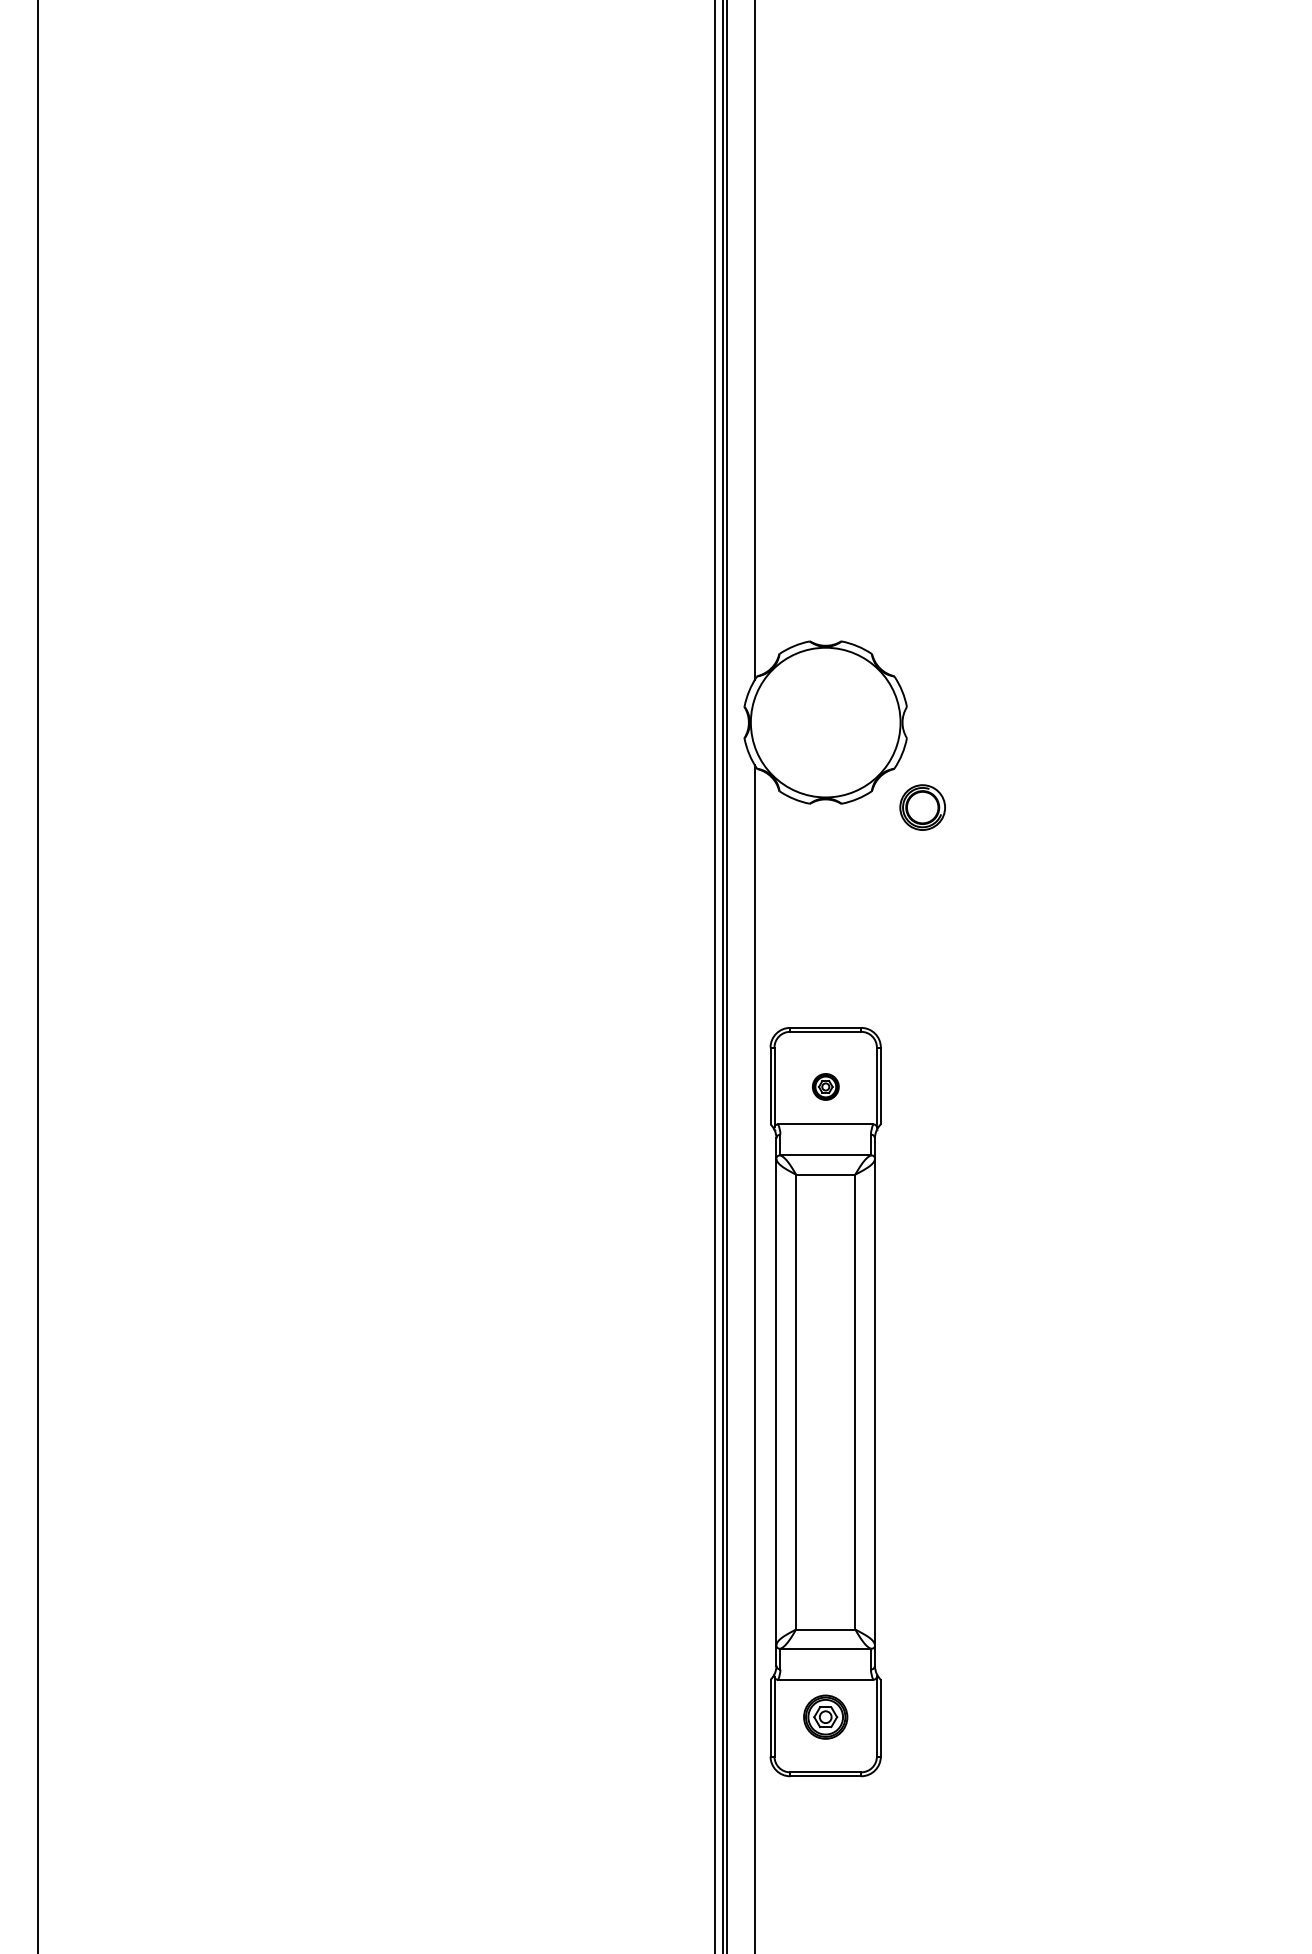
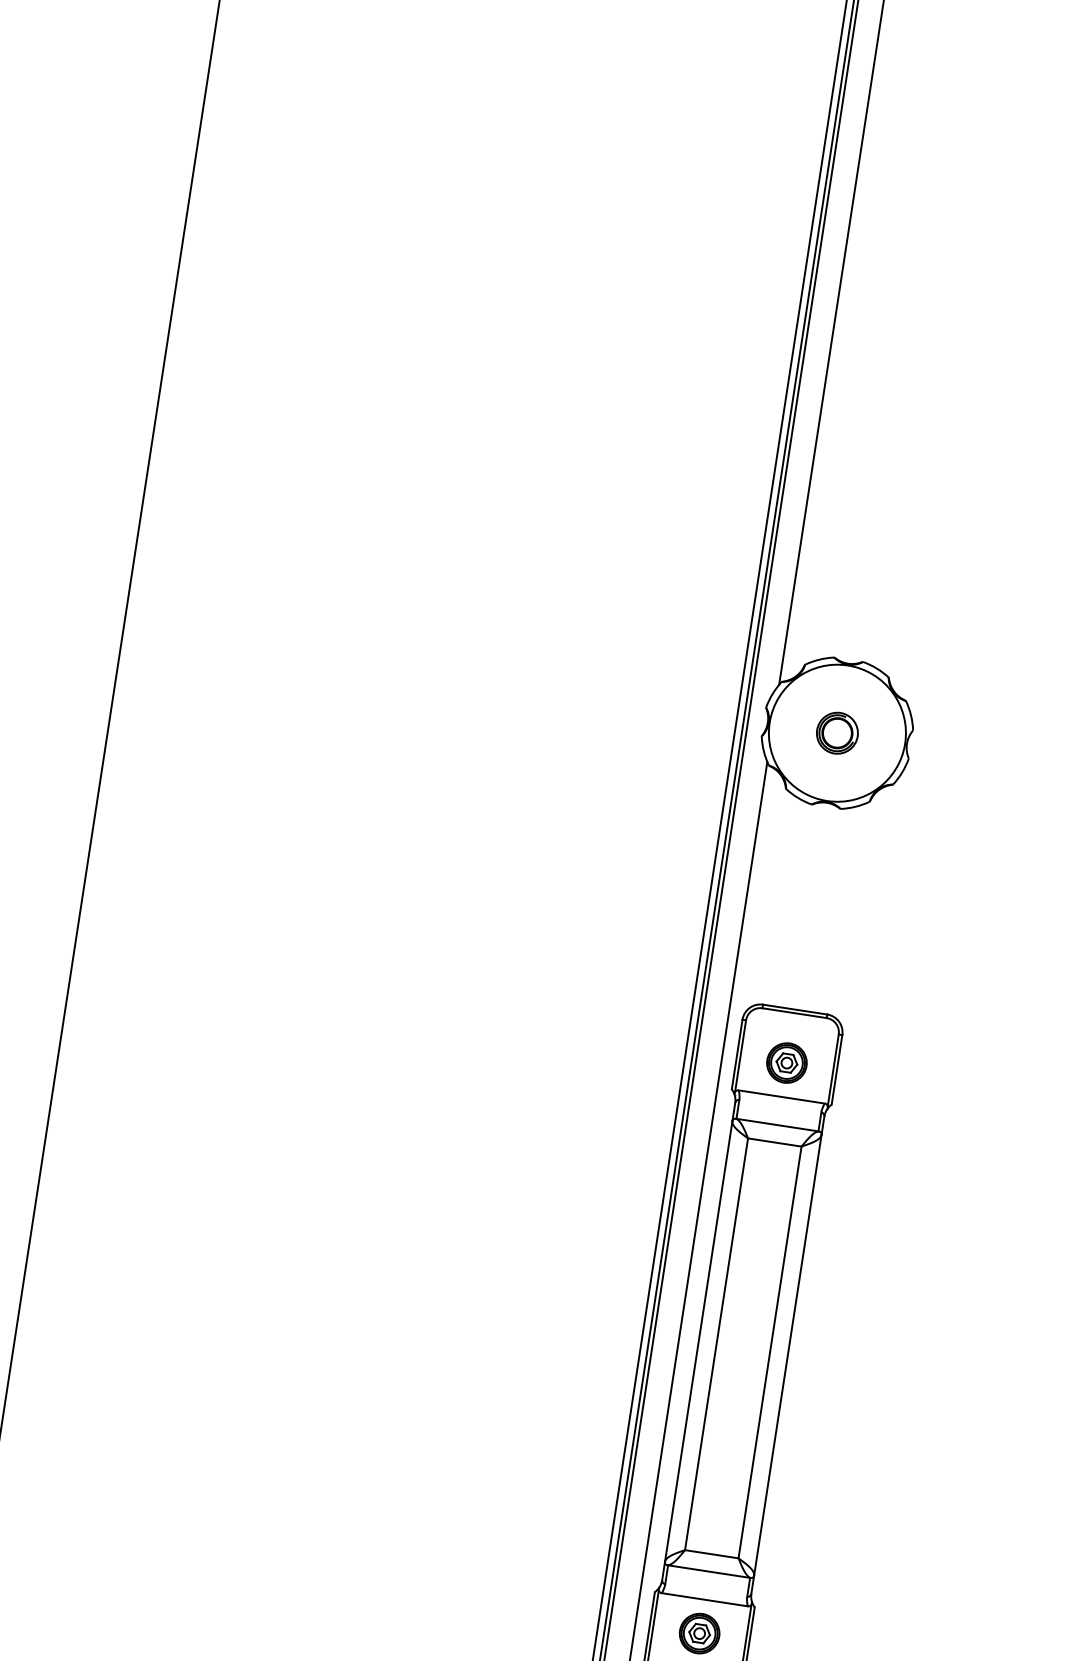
part: (922, 807) -> (837, 733), moved
part: (825, 1086) -> (786, 1062), size x1.67

